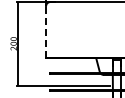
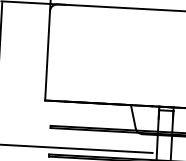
line: (46, 31) -> (48, 54), dashed -> solid

